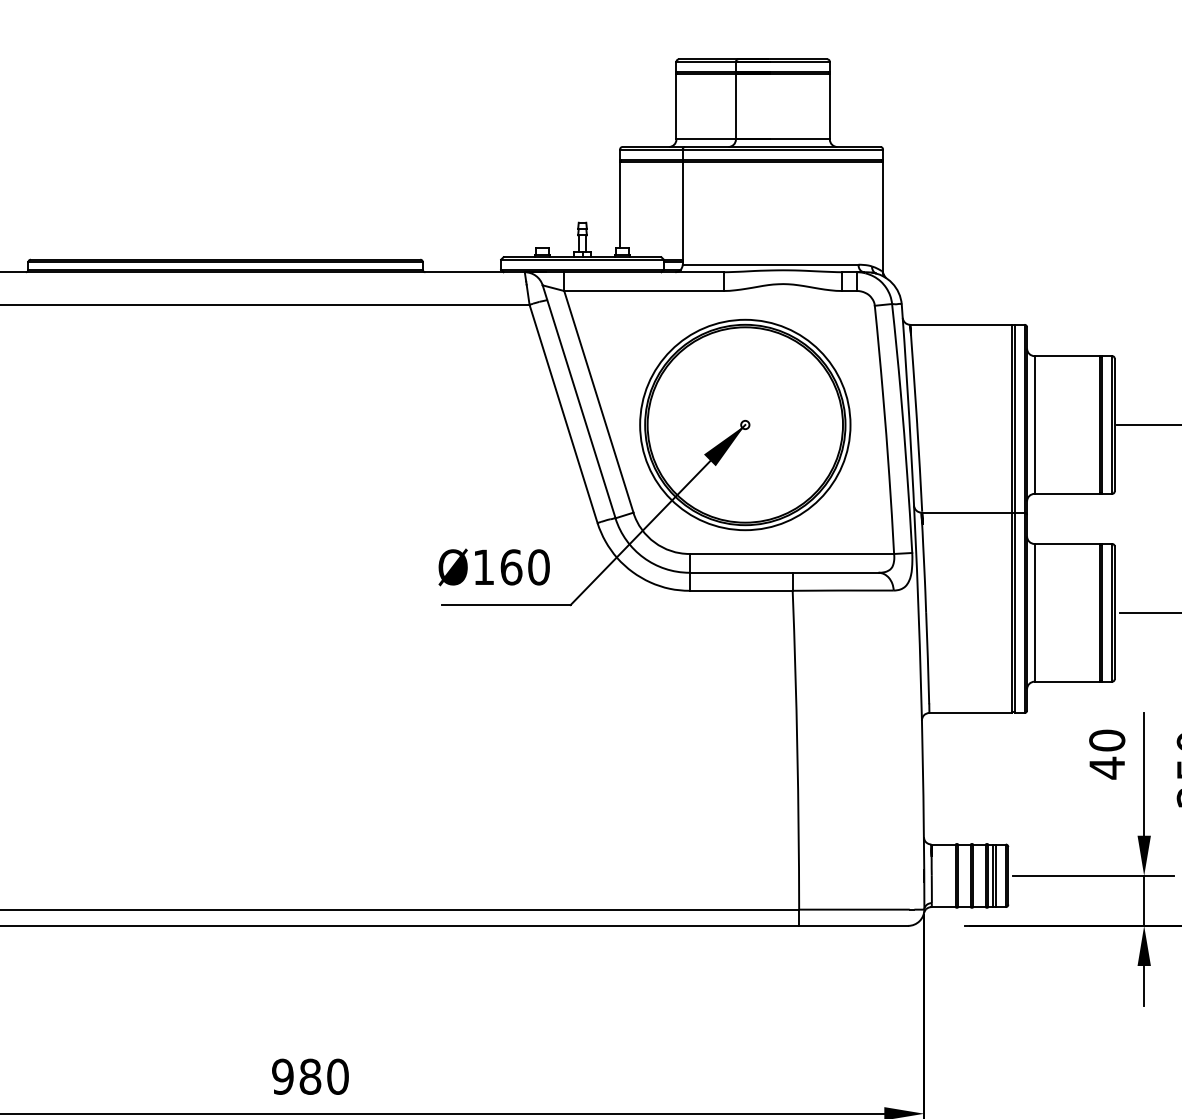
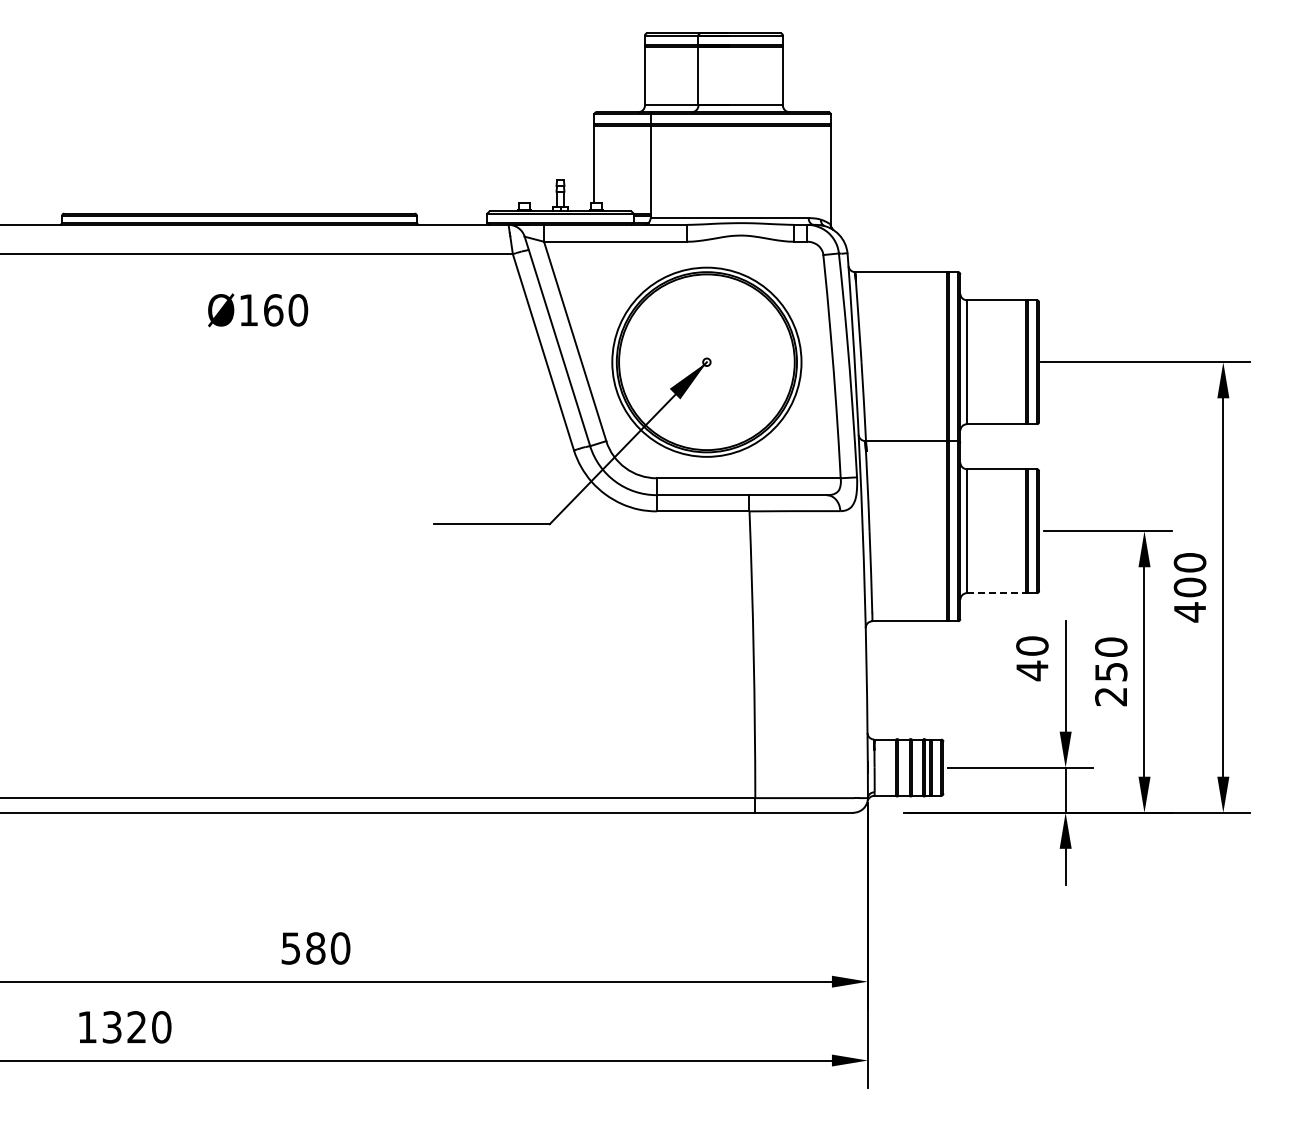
text: (494, 567) -> (258, 310), moved
line: (1067, 682) -> (996, 593), solid -> dashed
text: (282, 1076) -> (290, 948), 980 -> 580

